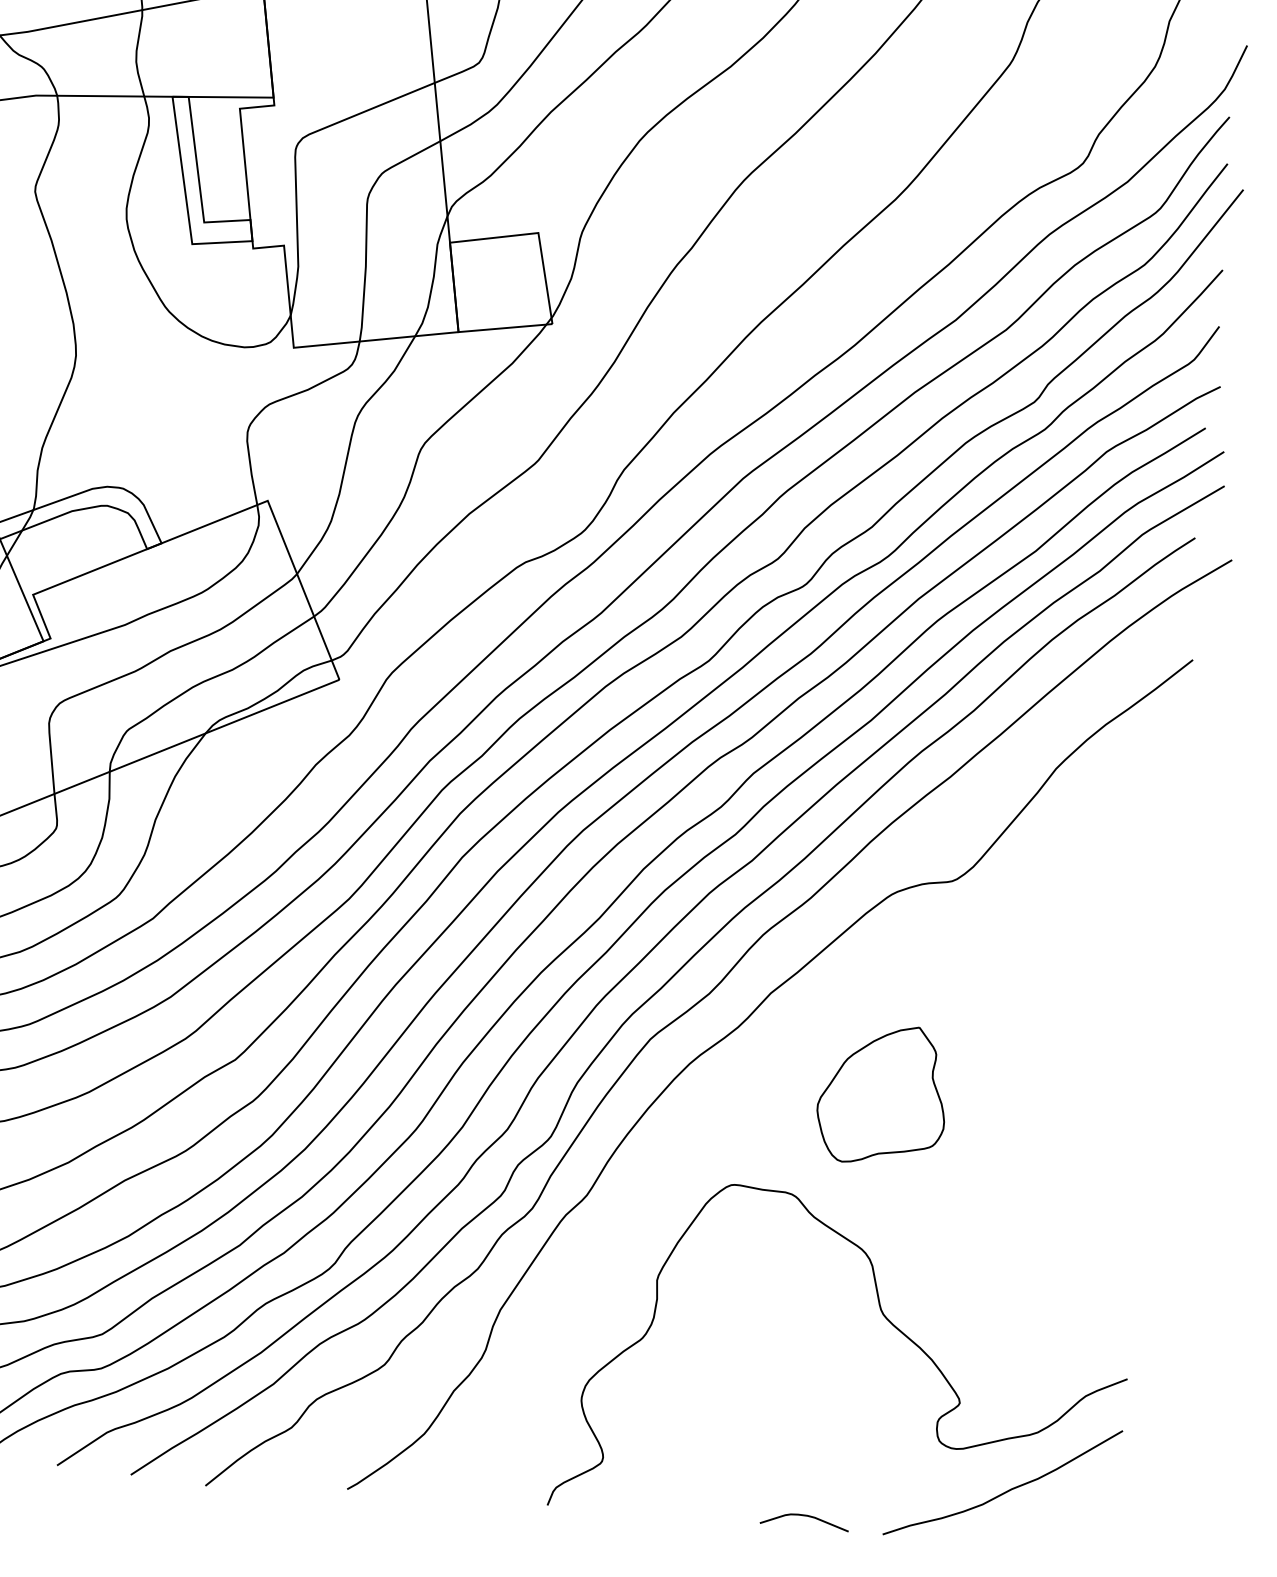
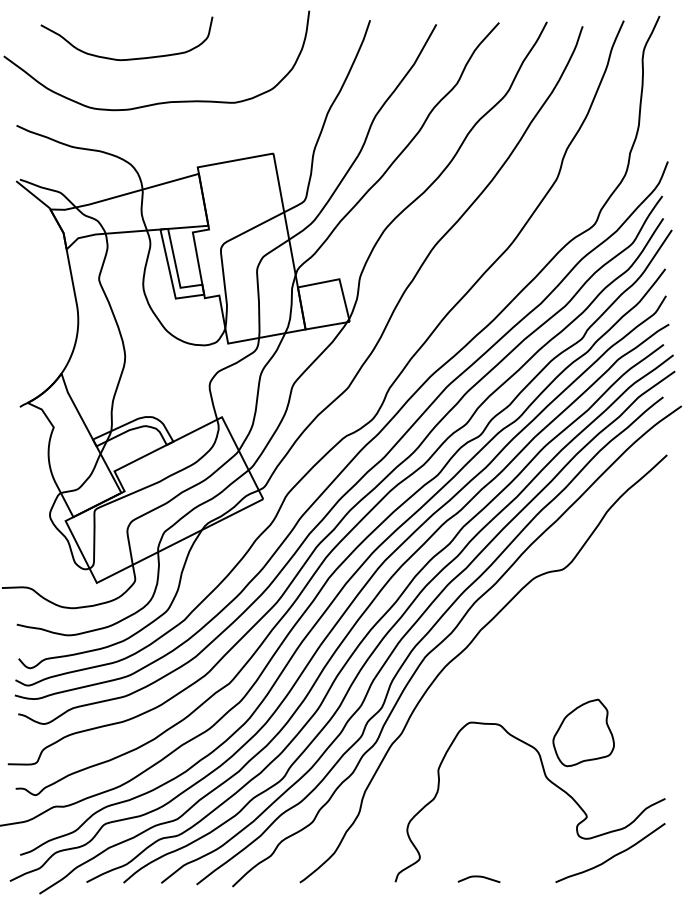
part: (882, 1093) -> (583, 732), moved
curve: (803, 1517) -> (478, 877), moved

